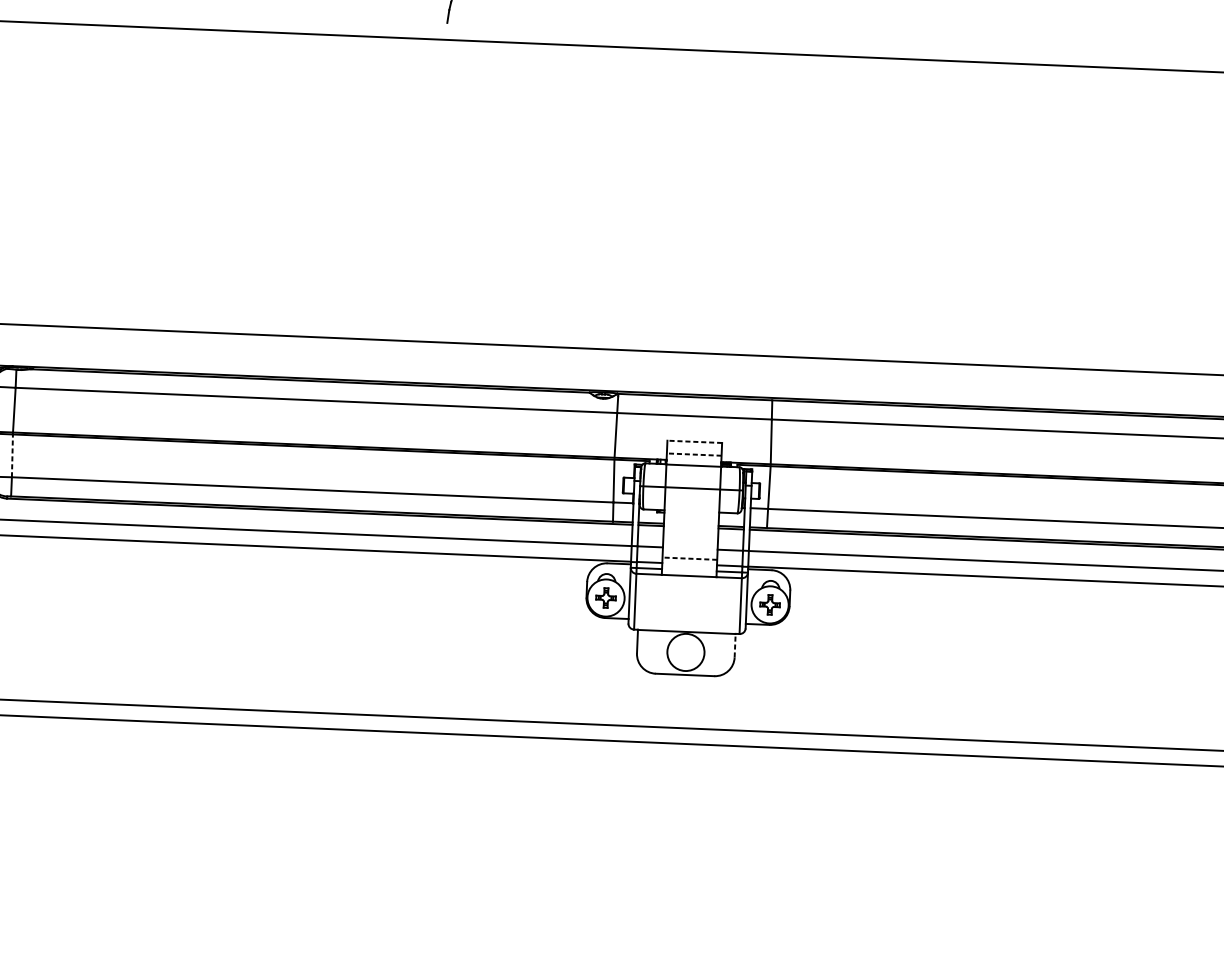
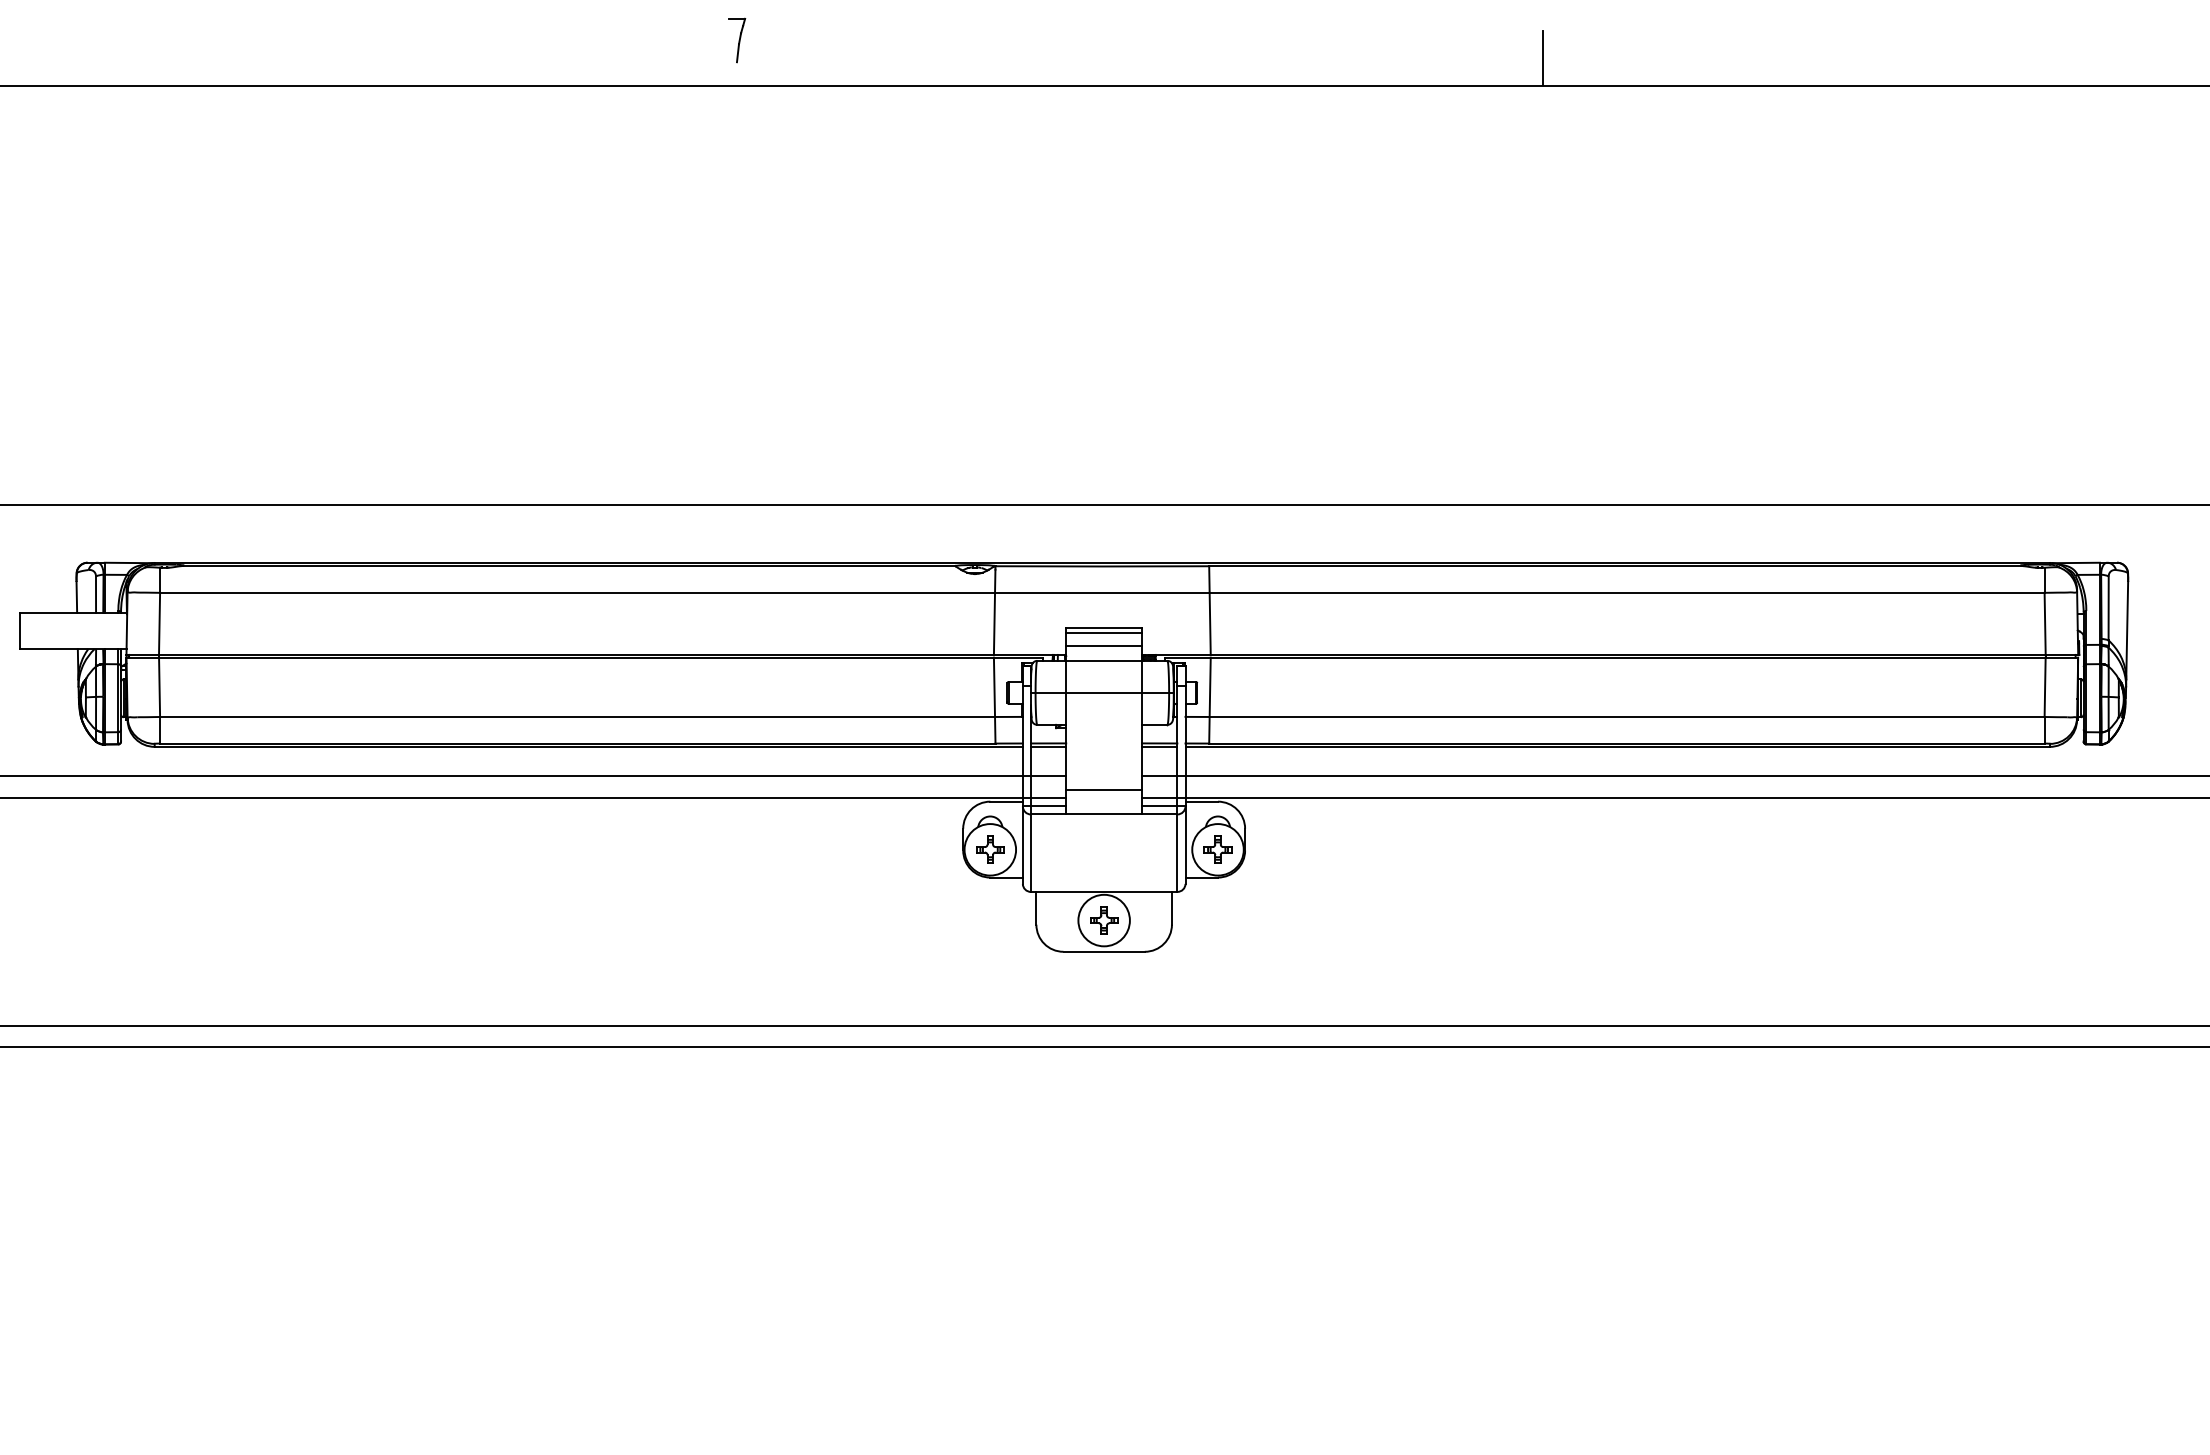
line: (1027, 43) -> (1542, 57), added
line: (695, 442) -> (1104, 628), dashed -> solid
line: (694, 445) -> (1104, 633), added
line: (694, 454) -> (1104, 645), dashed -> solid
line: (12, 456) -> (159, 687), dashed -> solid
line: (690, 558) -> (1104, 790), dashed -> solid
line: (734, 645) -> (1171, 907), dashed -> solid
part: (686, 652) -> (1104, 920), added

